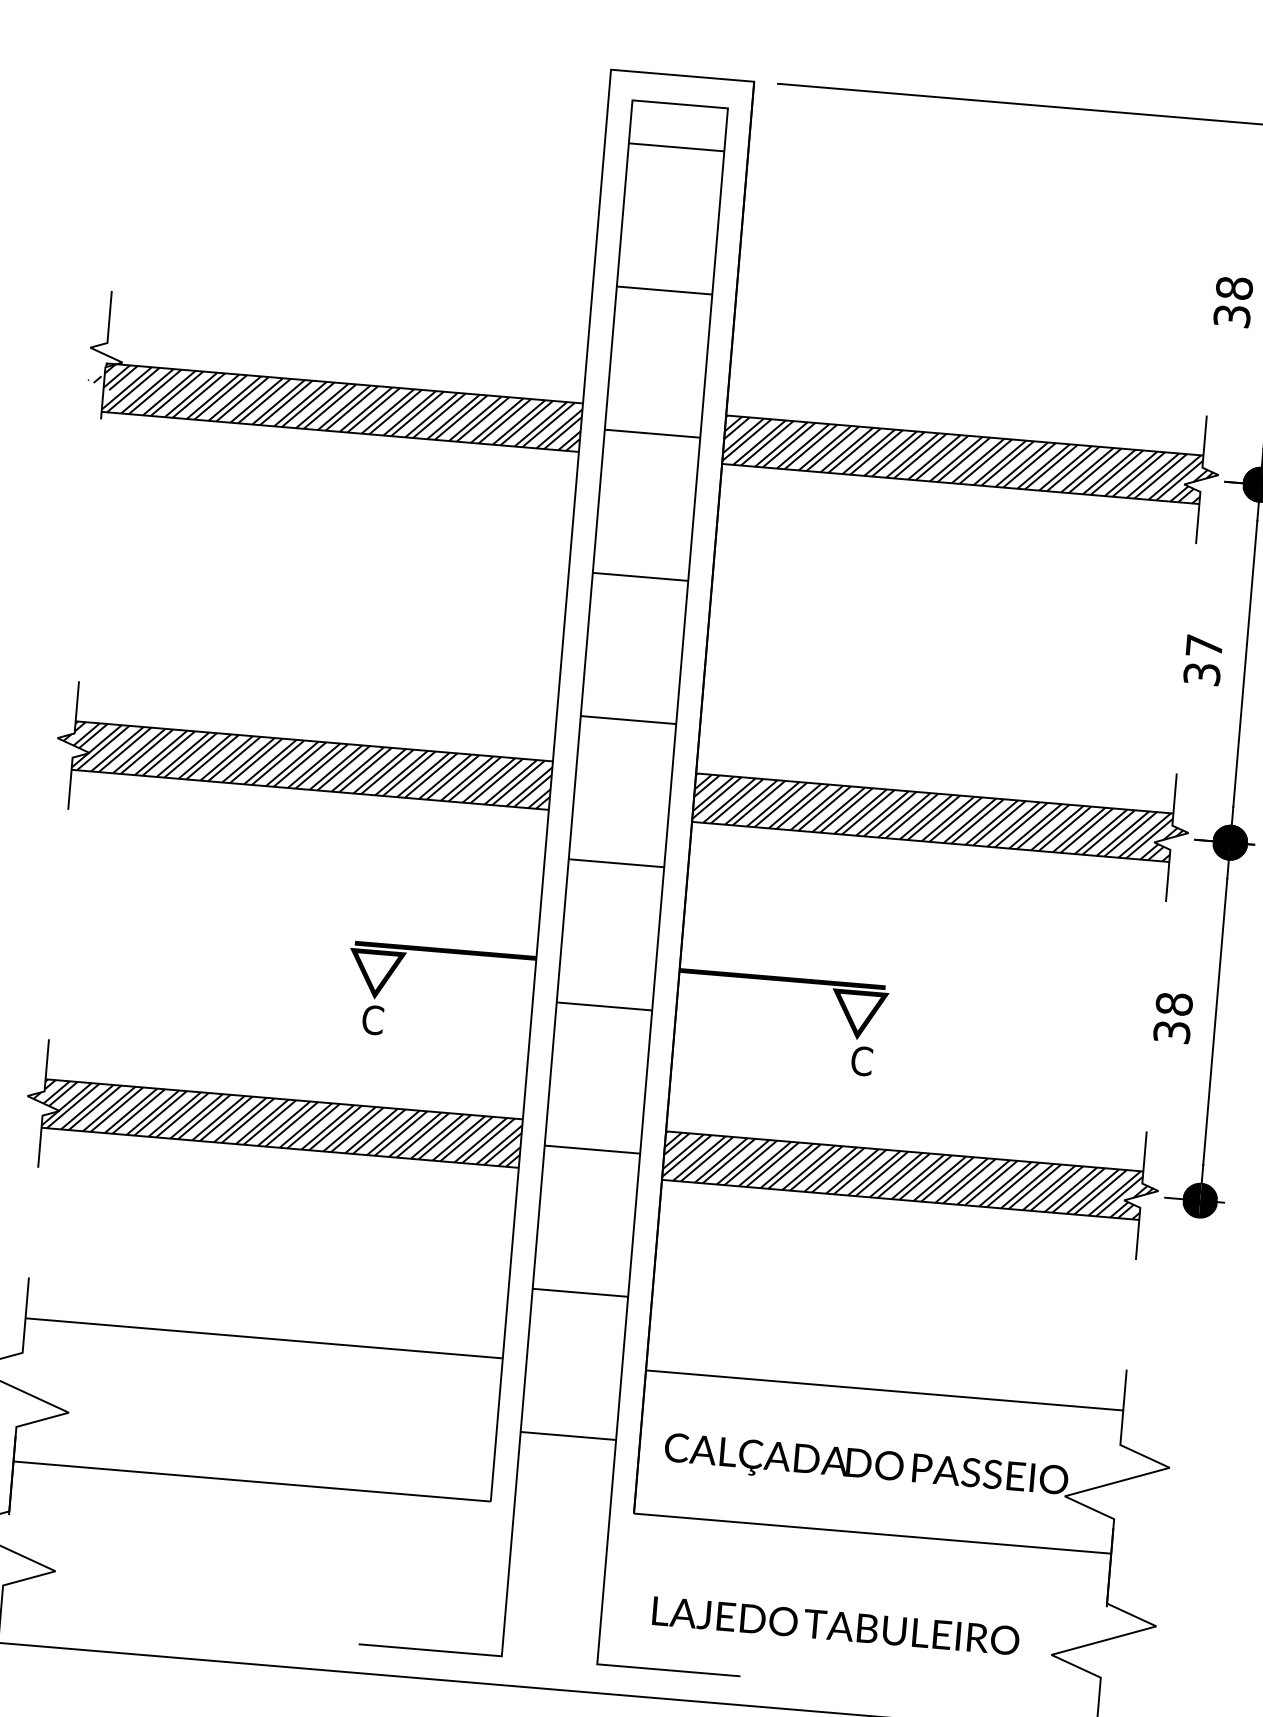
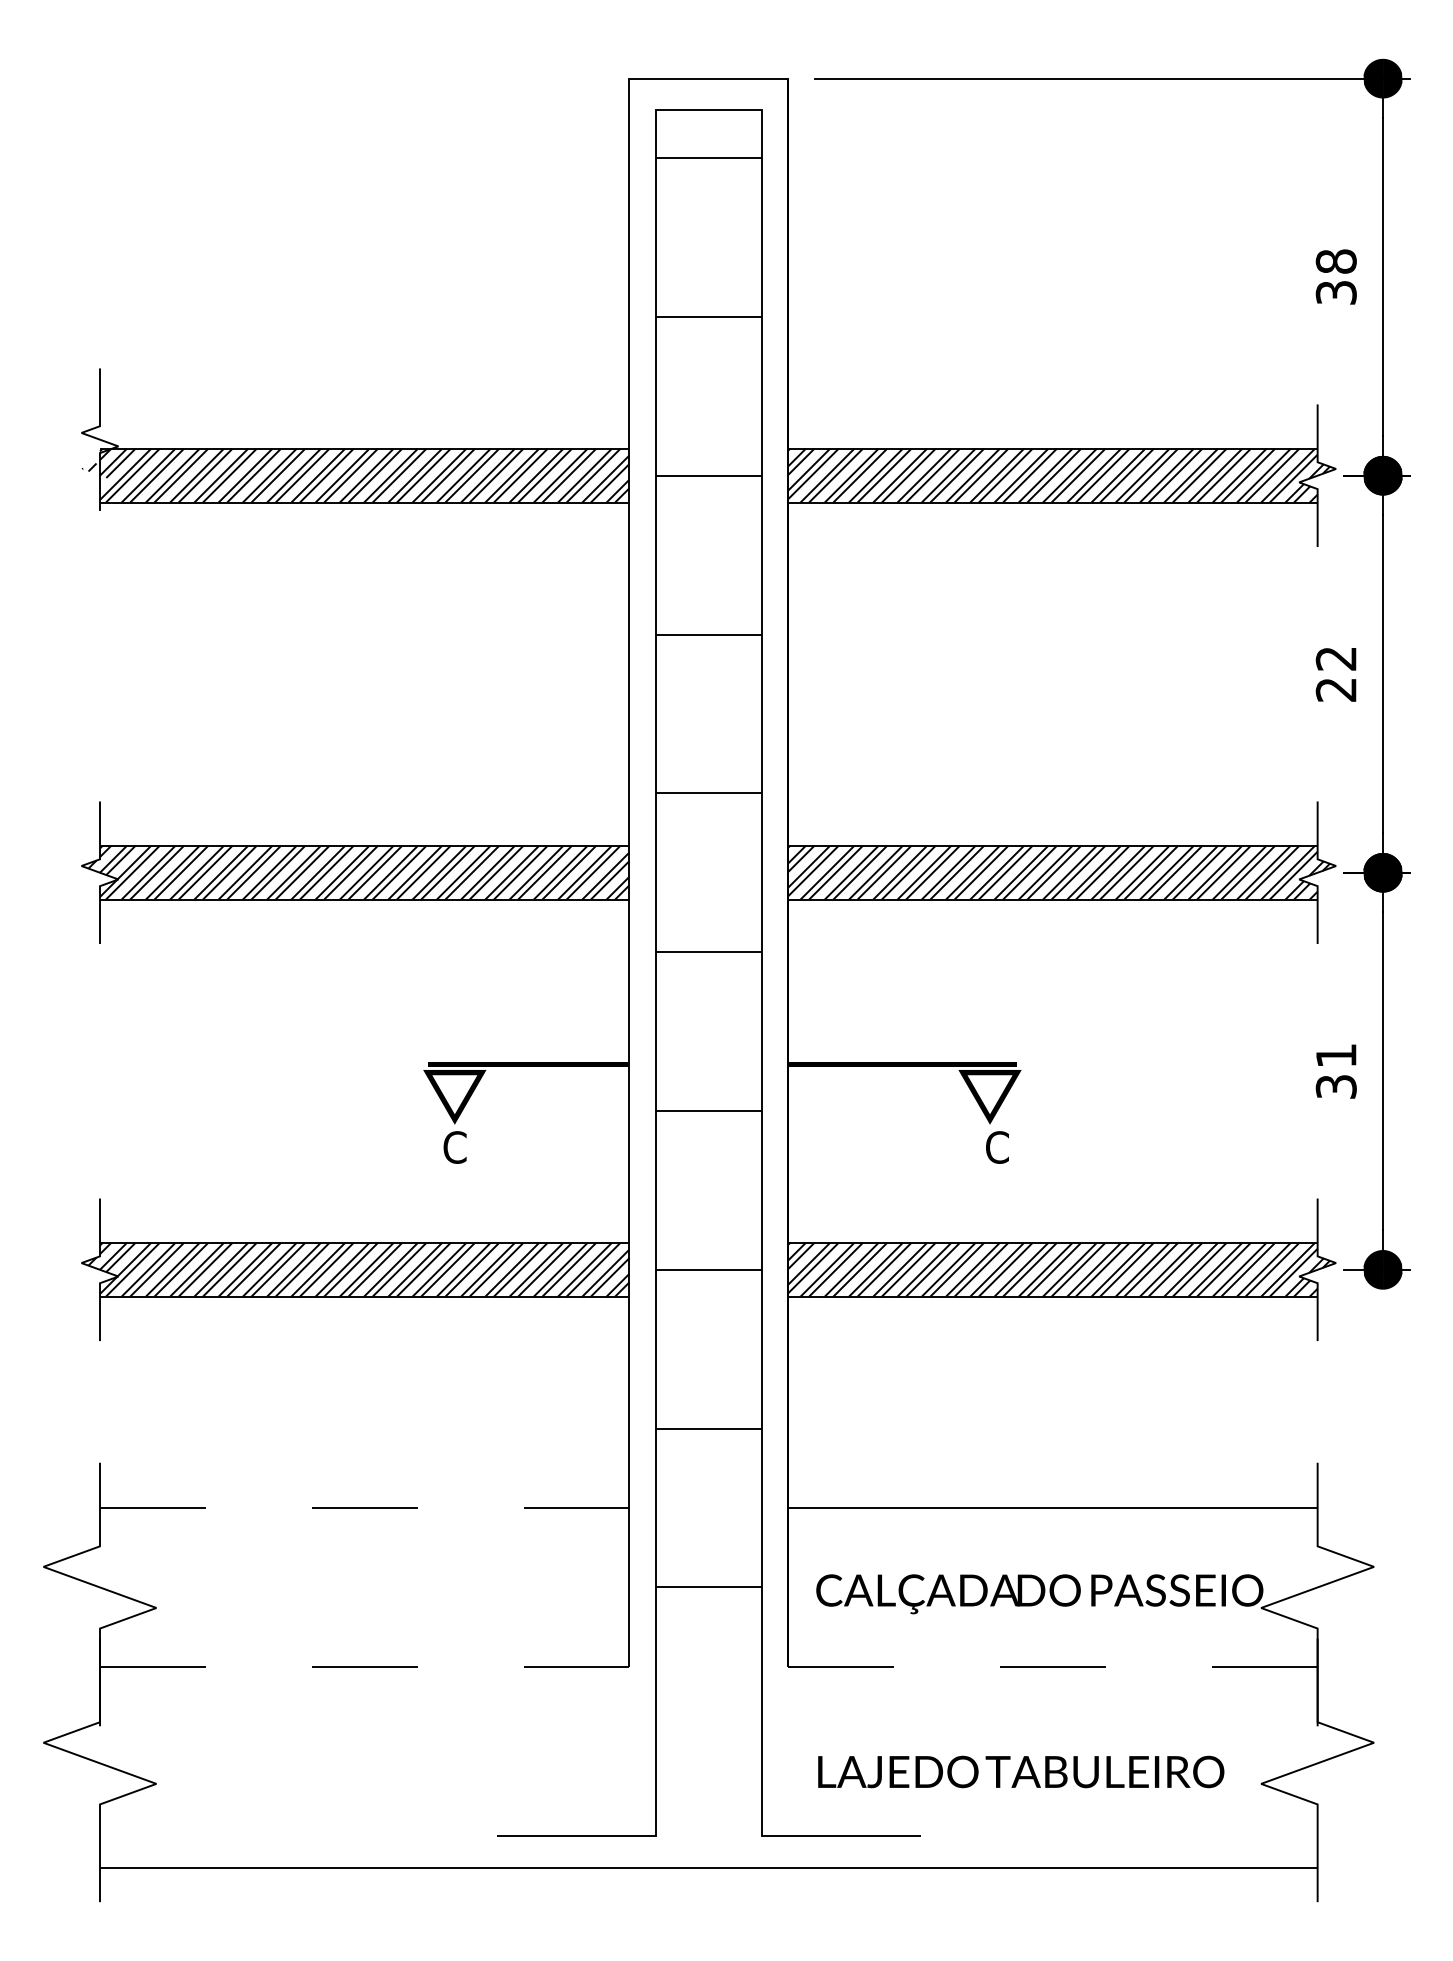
text: (1202, 660) -> (1335, 674), 37 -> 22
text: (1173, 1003) -> (1335, 1055), 38 -> 31
line: (263, 1338) -> (364, 1508), solid -> dashed
line: (252, 1481) -> (364, 1666), solid -> dashed
line: (872, 1533) -> (1052, 1666), solid -> dashed

